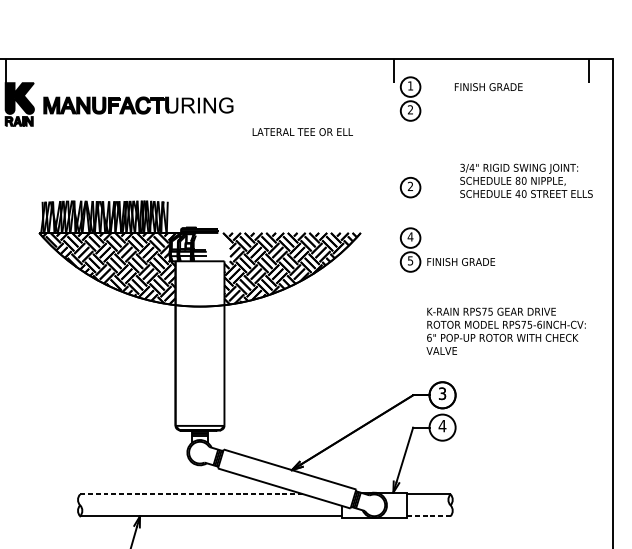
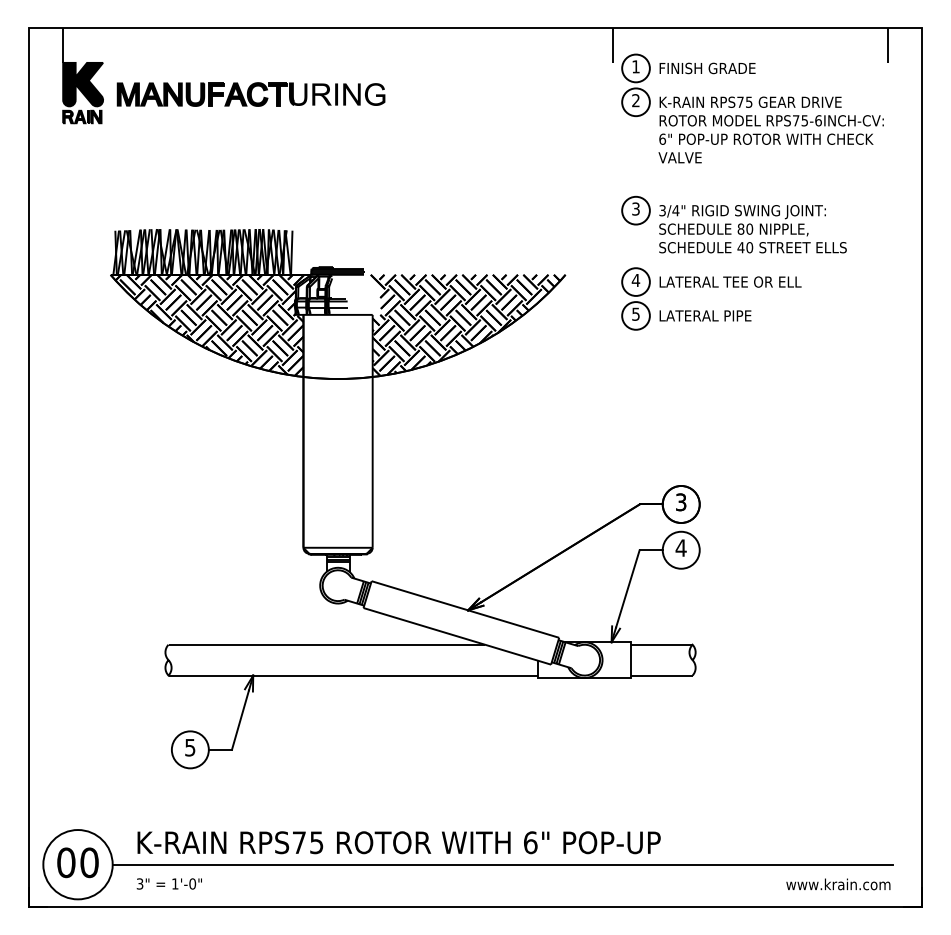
text: (488, 87) -> (707, 68), moved
text: (302, 131) -> (730, 281), moved
text: (526, 181) -> (752, 229), moved
text: (410, 186) -> (635, 208), 2 -> 3
text: (461, 261) -> (708, 315), FINISH GRADE -> LATERAL PIPE
text: (505, 330) -> (770, 129), moved
line: (192, 494) -> (327, 644), dashed -> solid
line: (428, 516) -> (661, 675), dashed -> solid

